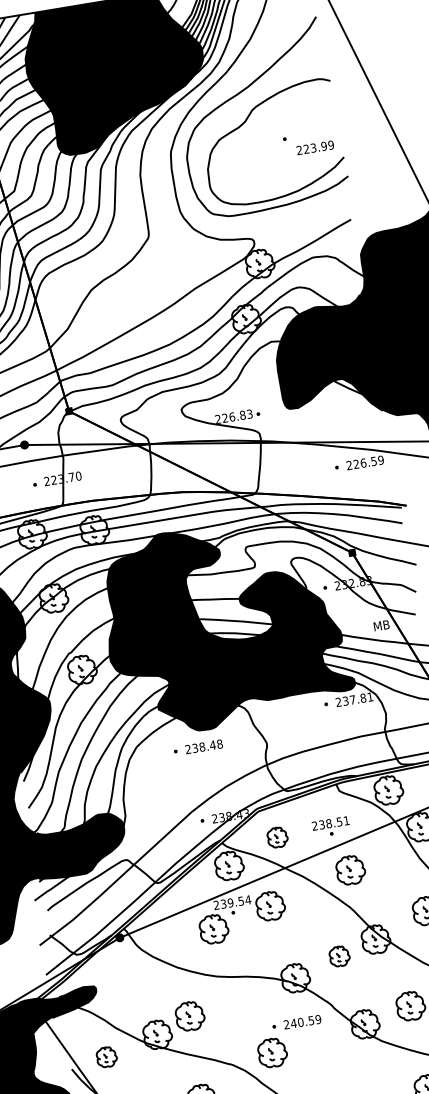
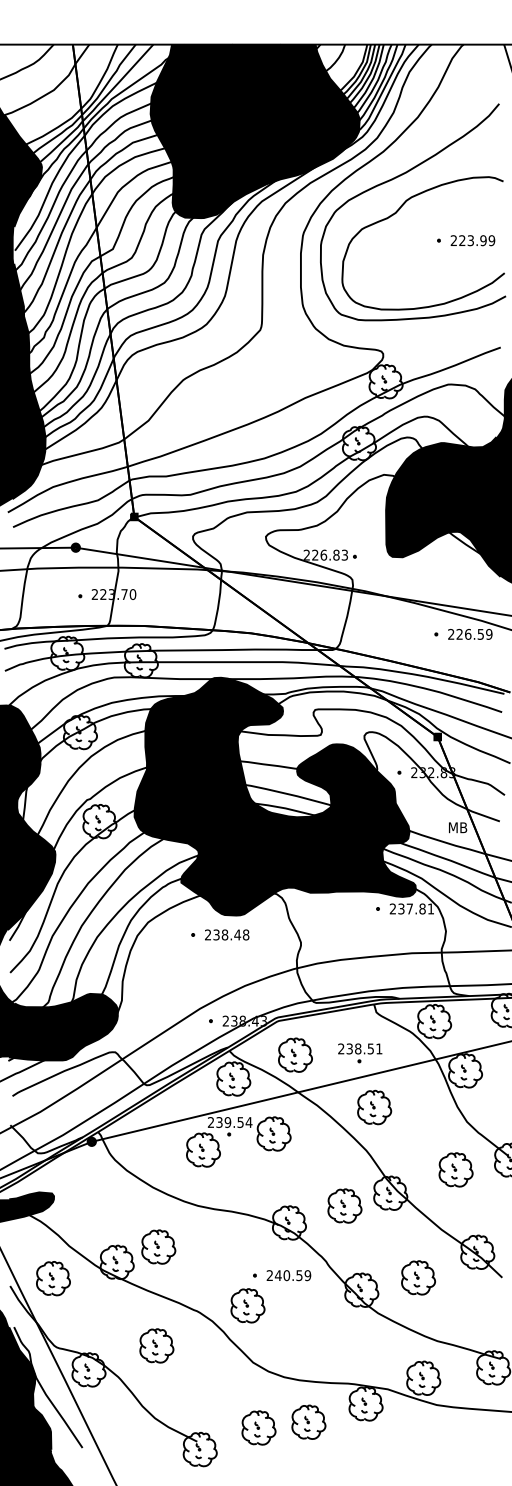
text: (314, 147) -> (472, 240), moved
part: (277, 836) -> (295, 1054), size x1.43
part: (339, 956) -> (344, 1205), size x1.43
part: (106, 1056) -> (53, 1278), size x1.43

